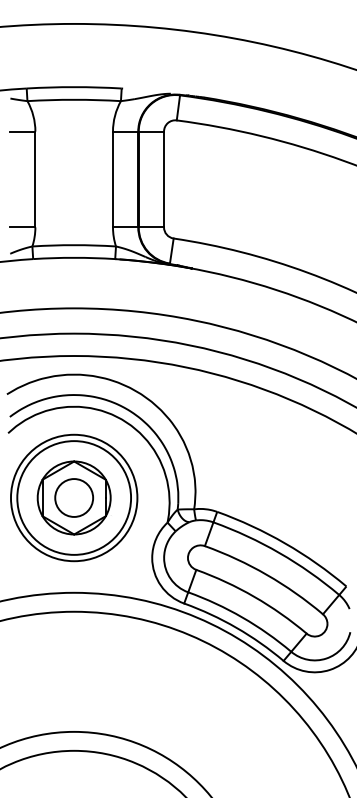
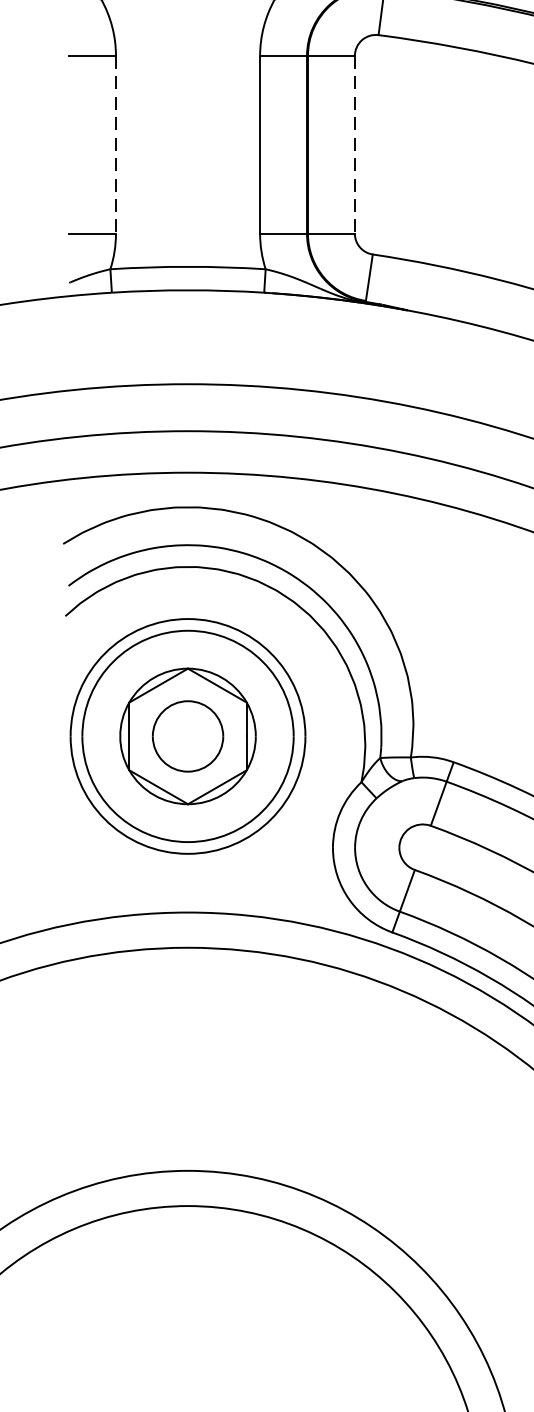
line: (35, 179) -> (116, 144), solid -> dashed
line: (164, 179) -> (355, 144), solid -> dashed

